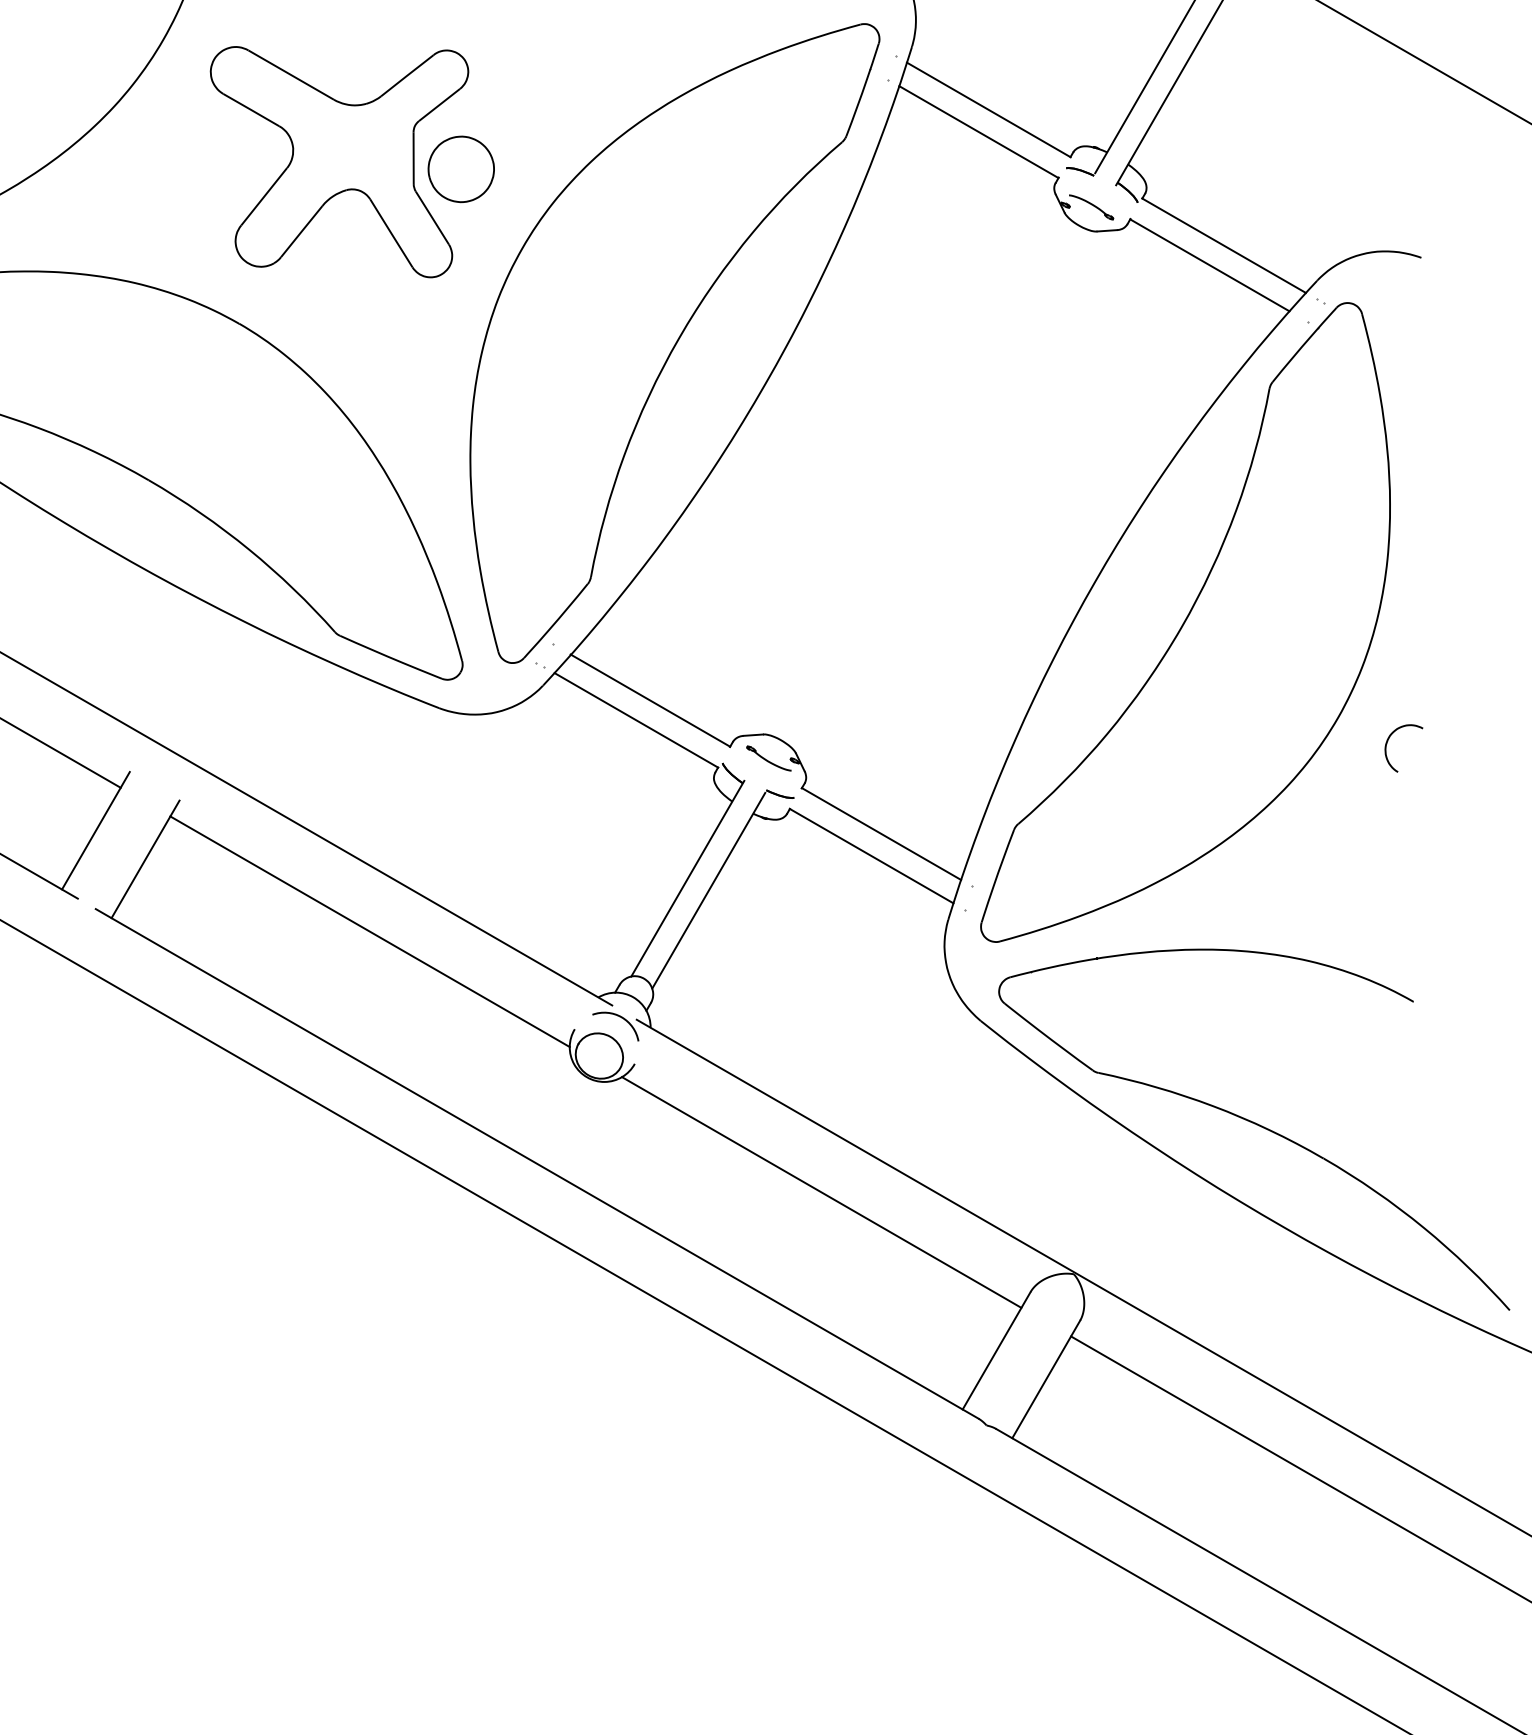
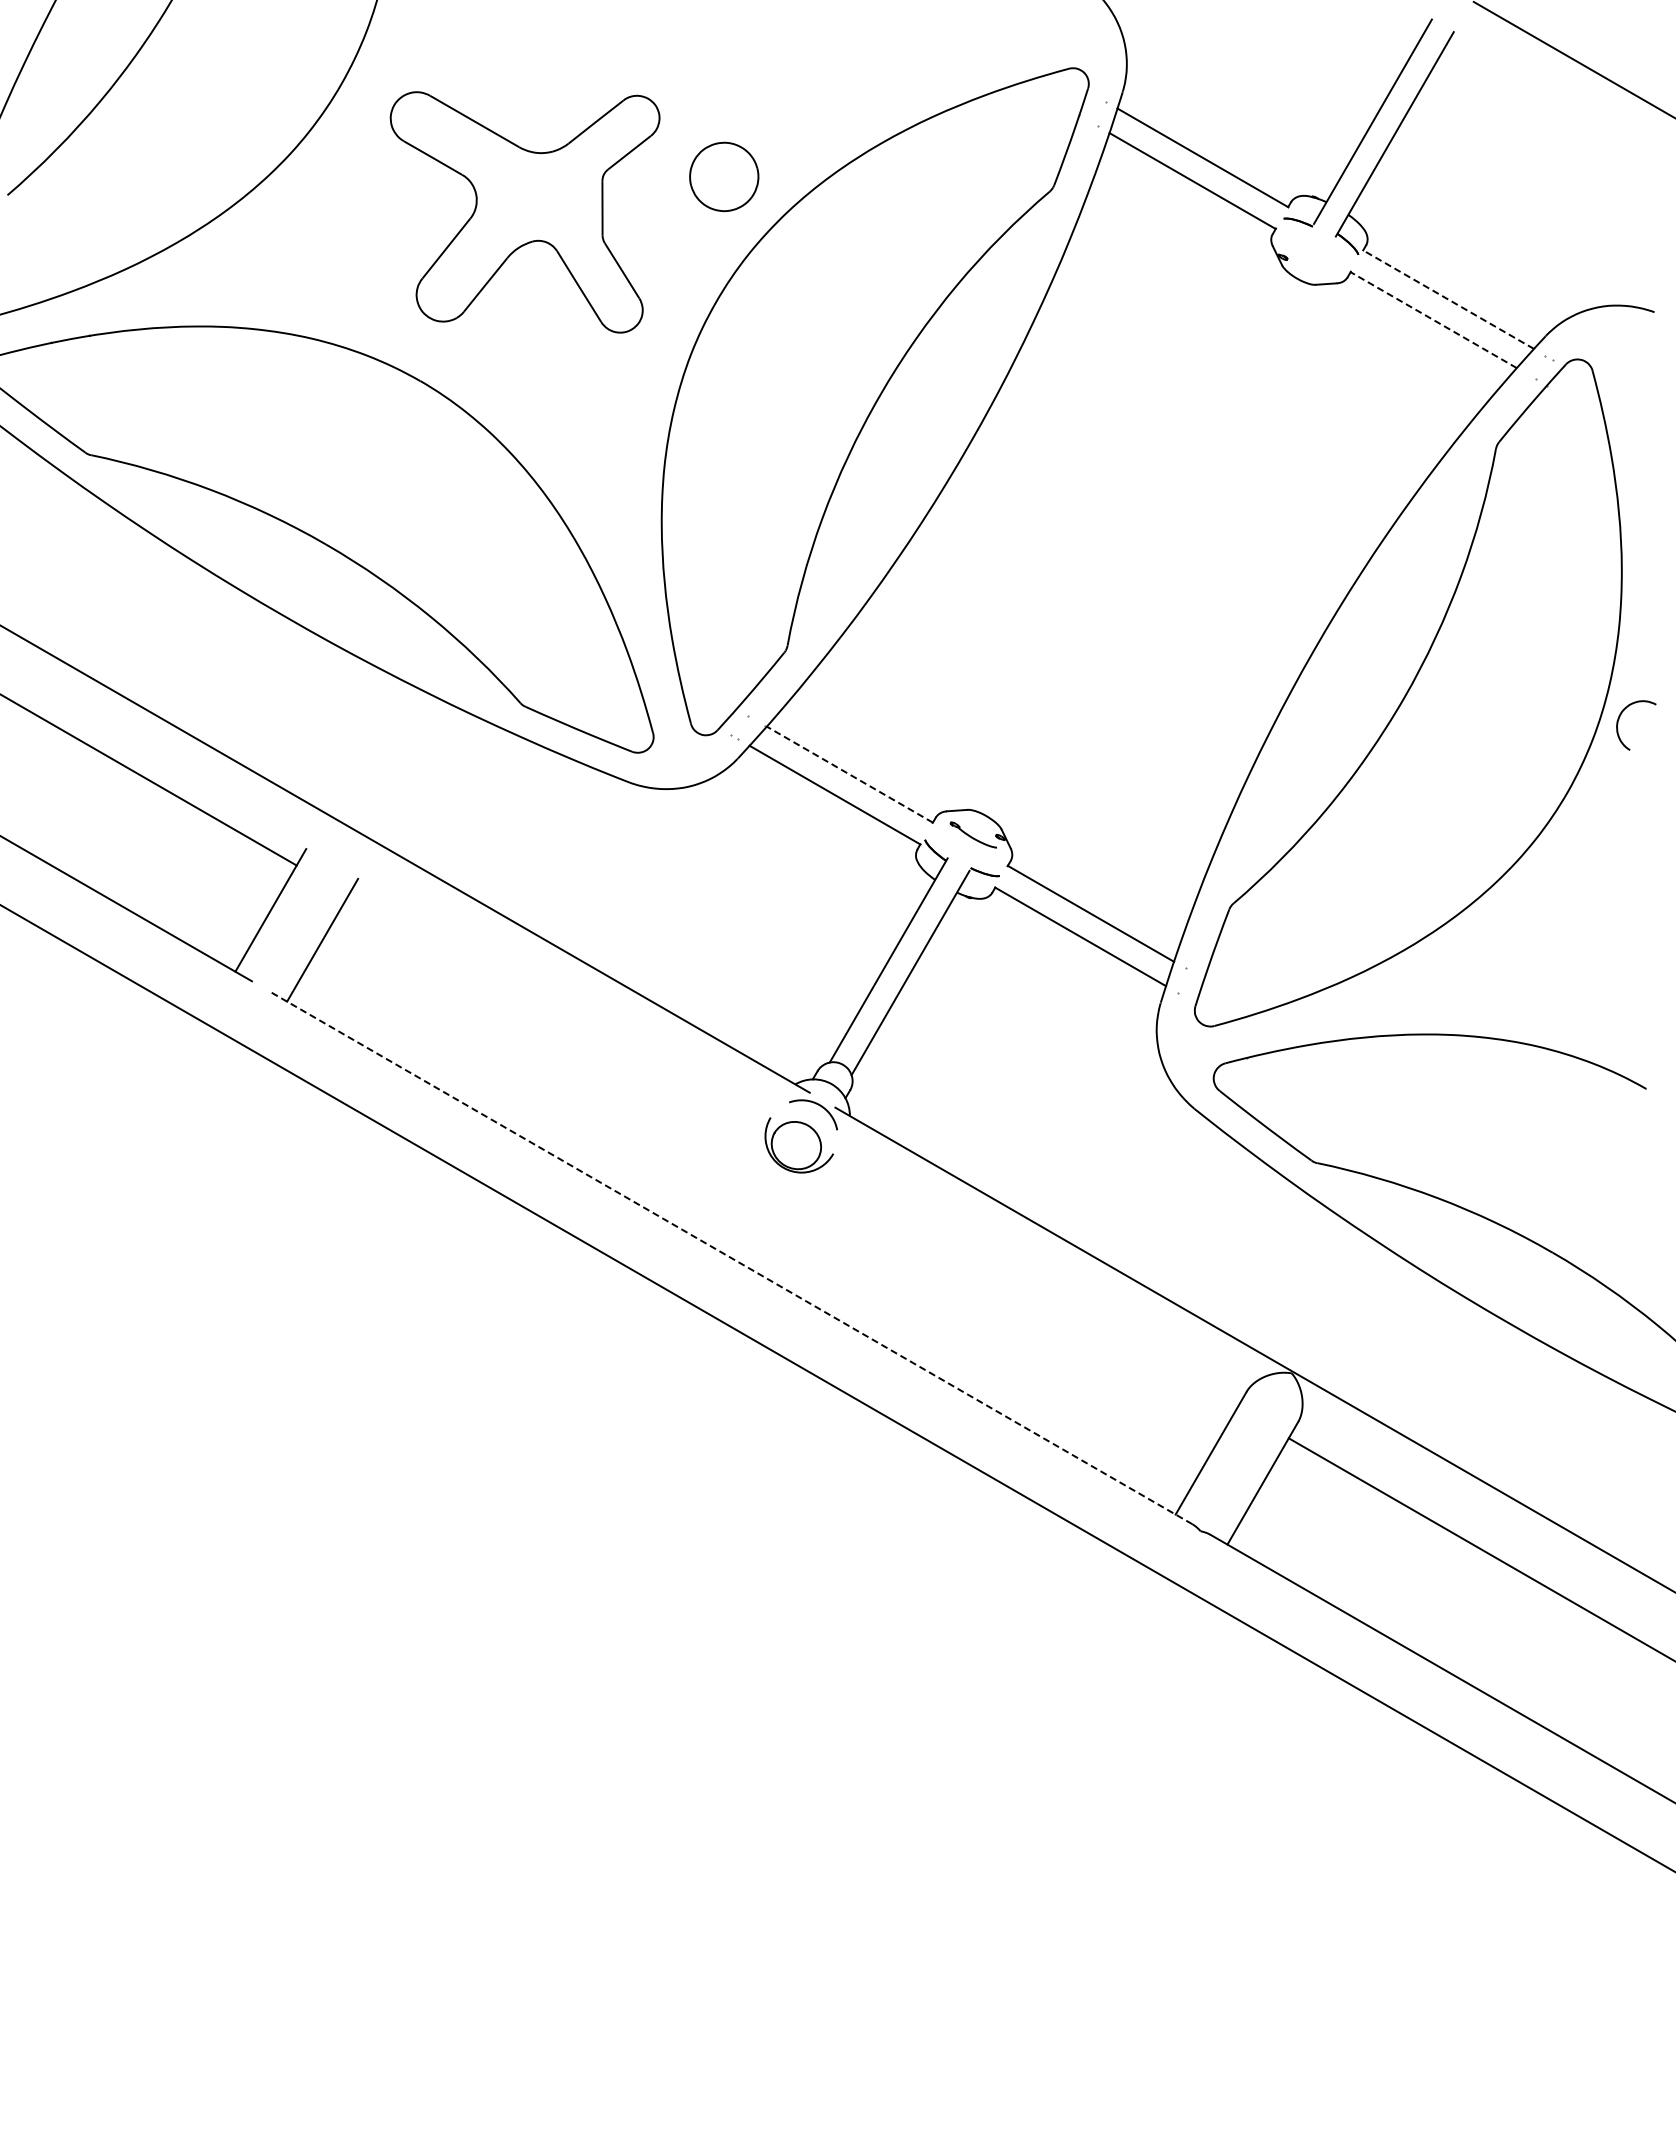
part: (461, 168) -> (724, 176), moved
part: (1090, 207) -> (1309, 259), removed
line: (1224, 245) -> (1448, 299), solid -> dashed
line: (1209, 265) -> (1433, 320), solid -> dashed
line: (650, 700) -> (849, 774), solid -> dashed
curve: (1387, 742) -> (1619, 719), moved
line: (369, 931) -> (556, 1015), removed
line: (537, 1163) -> (731, 1257), solid -> dashed
line: (821, 1191) -> (1028, 1287), removed

